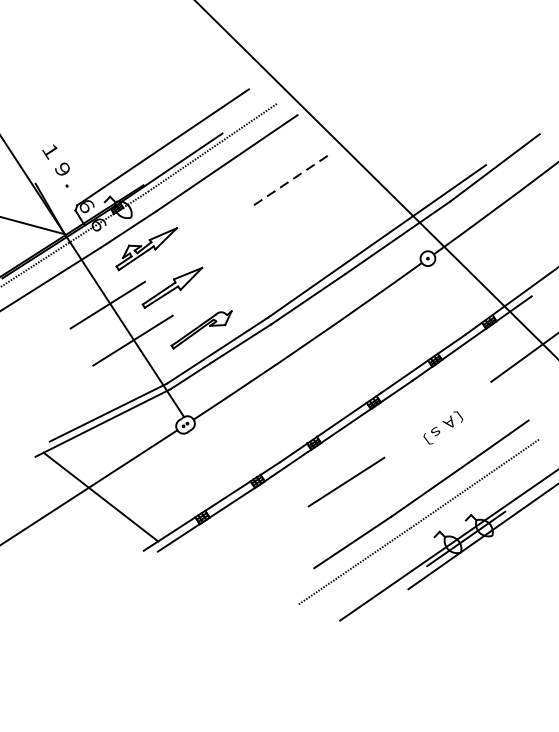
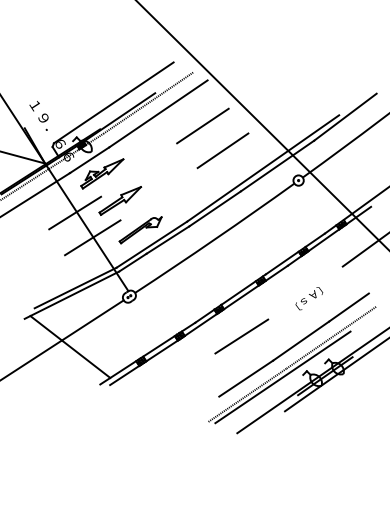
line: (290, 181) -> (202, 126), dashed -> solid
line: (318, 215) -> (222, 150), added
line: (404, 540) -> (282, 377), added

